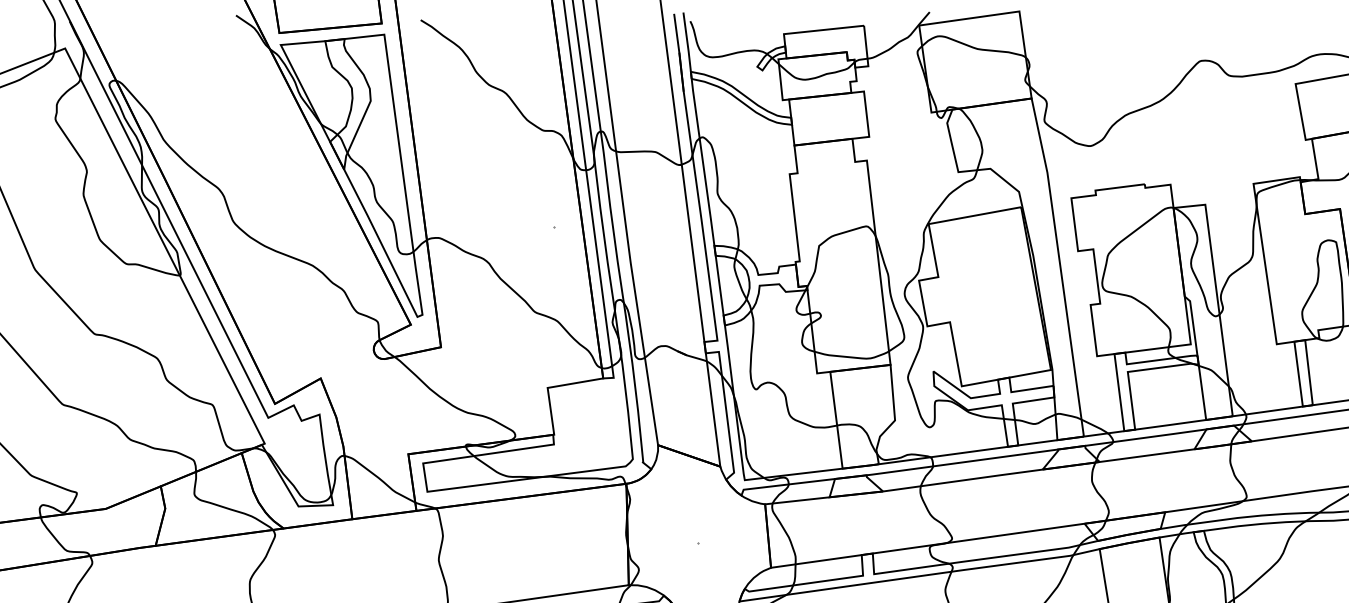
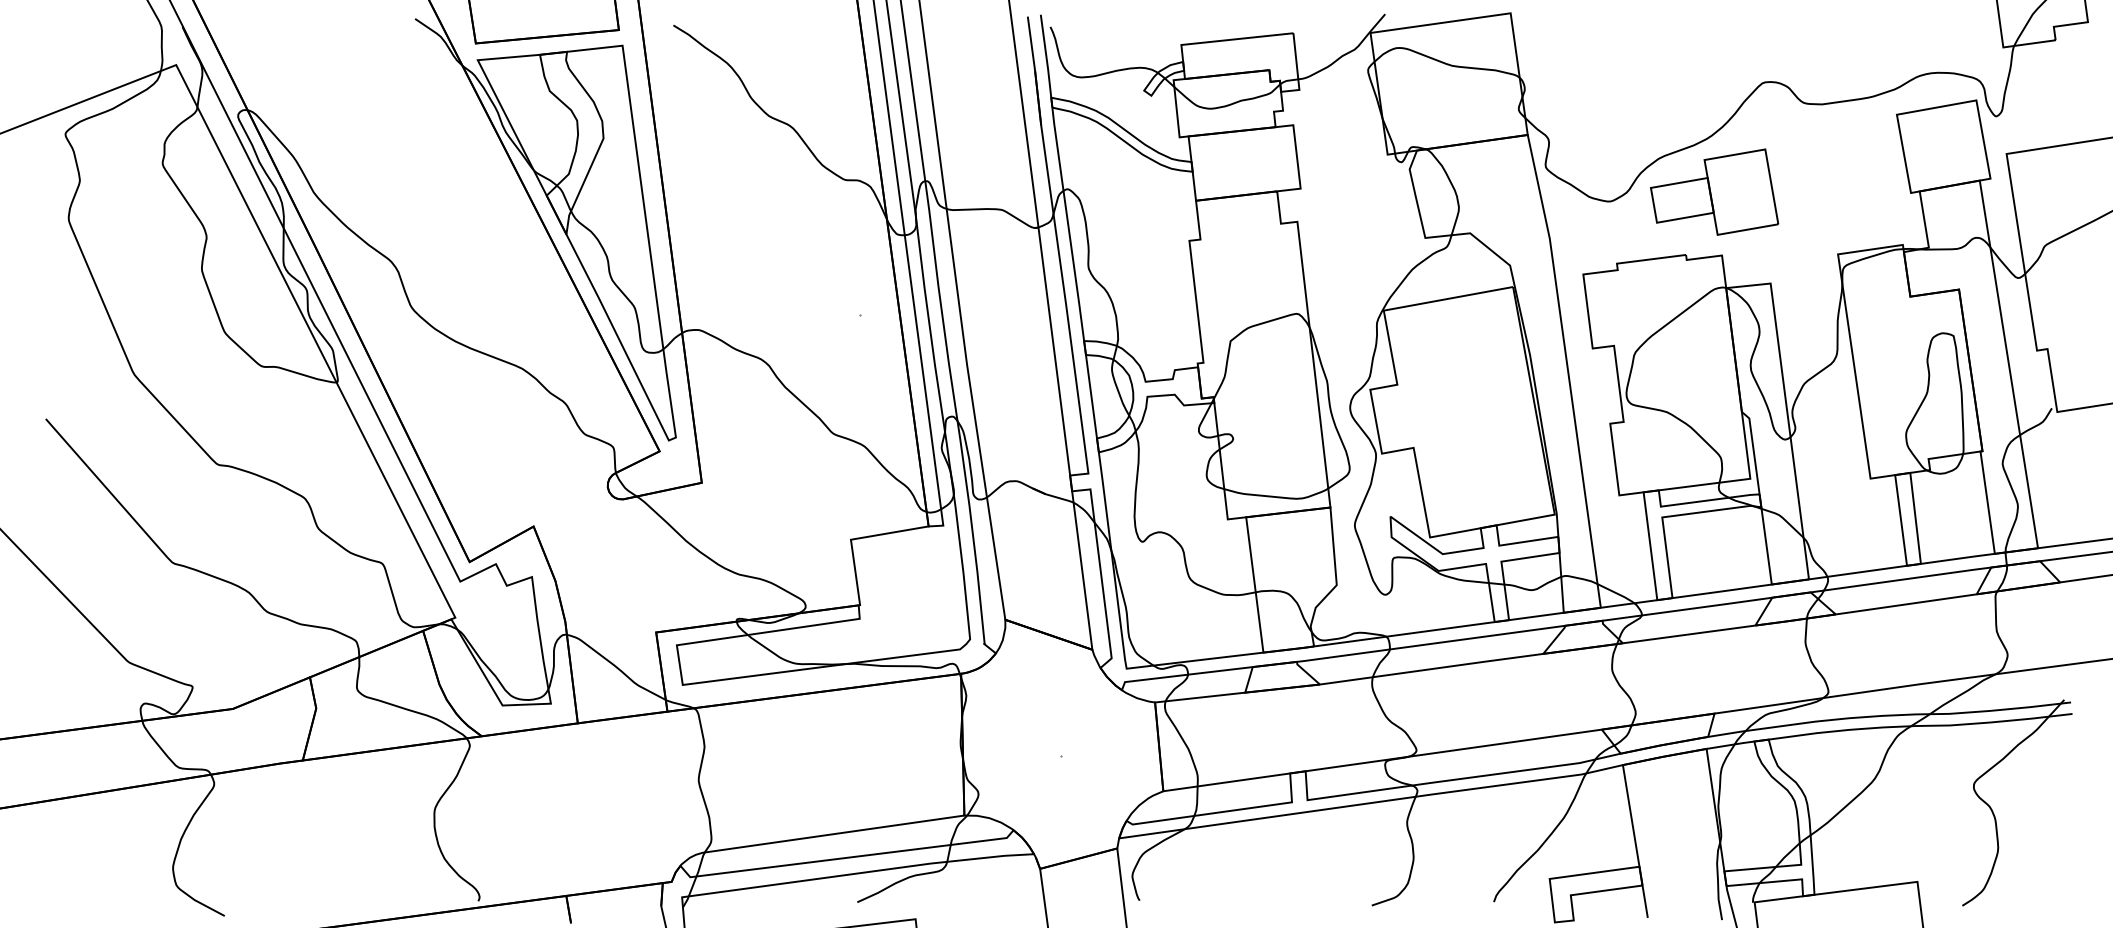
part: (1165, 138) -> (1714, 191), added

